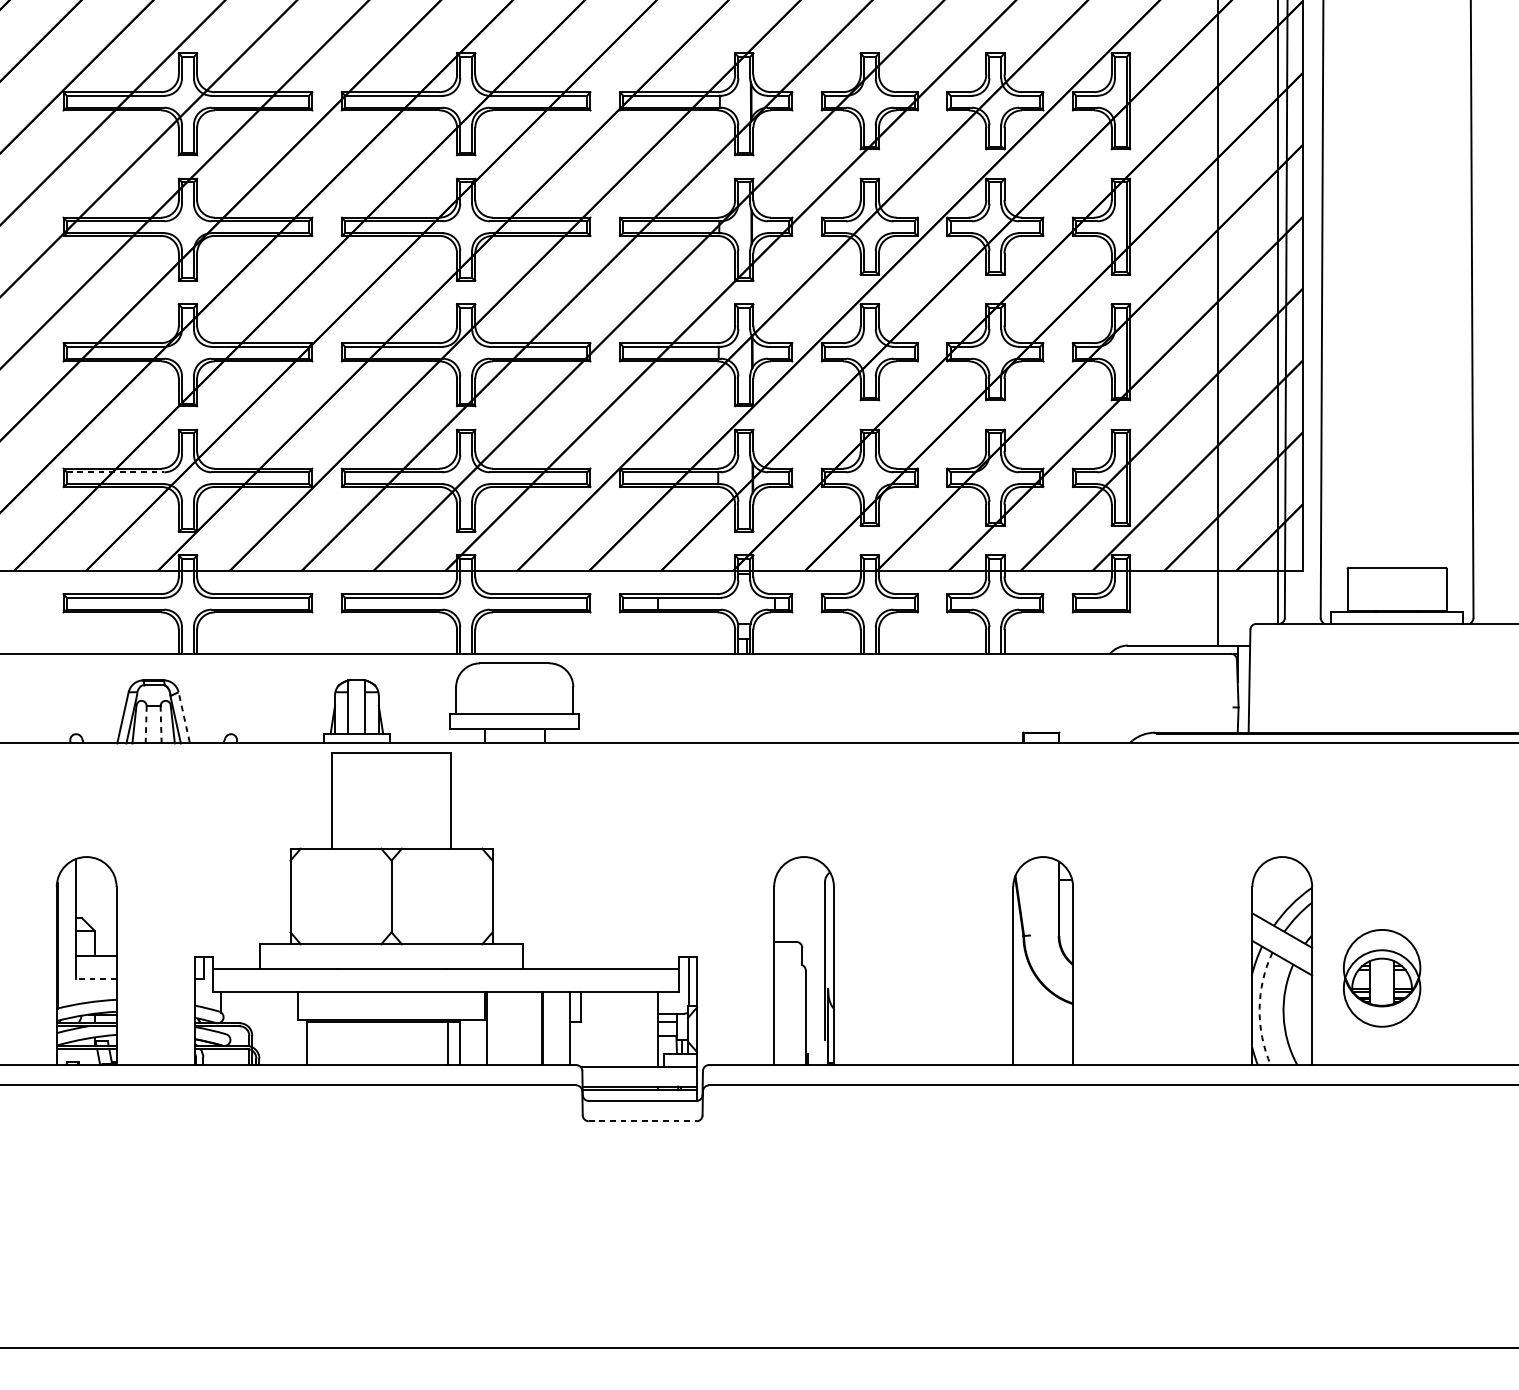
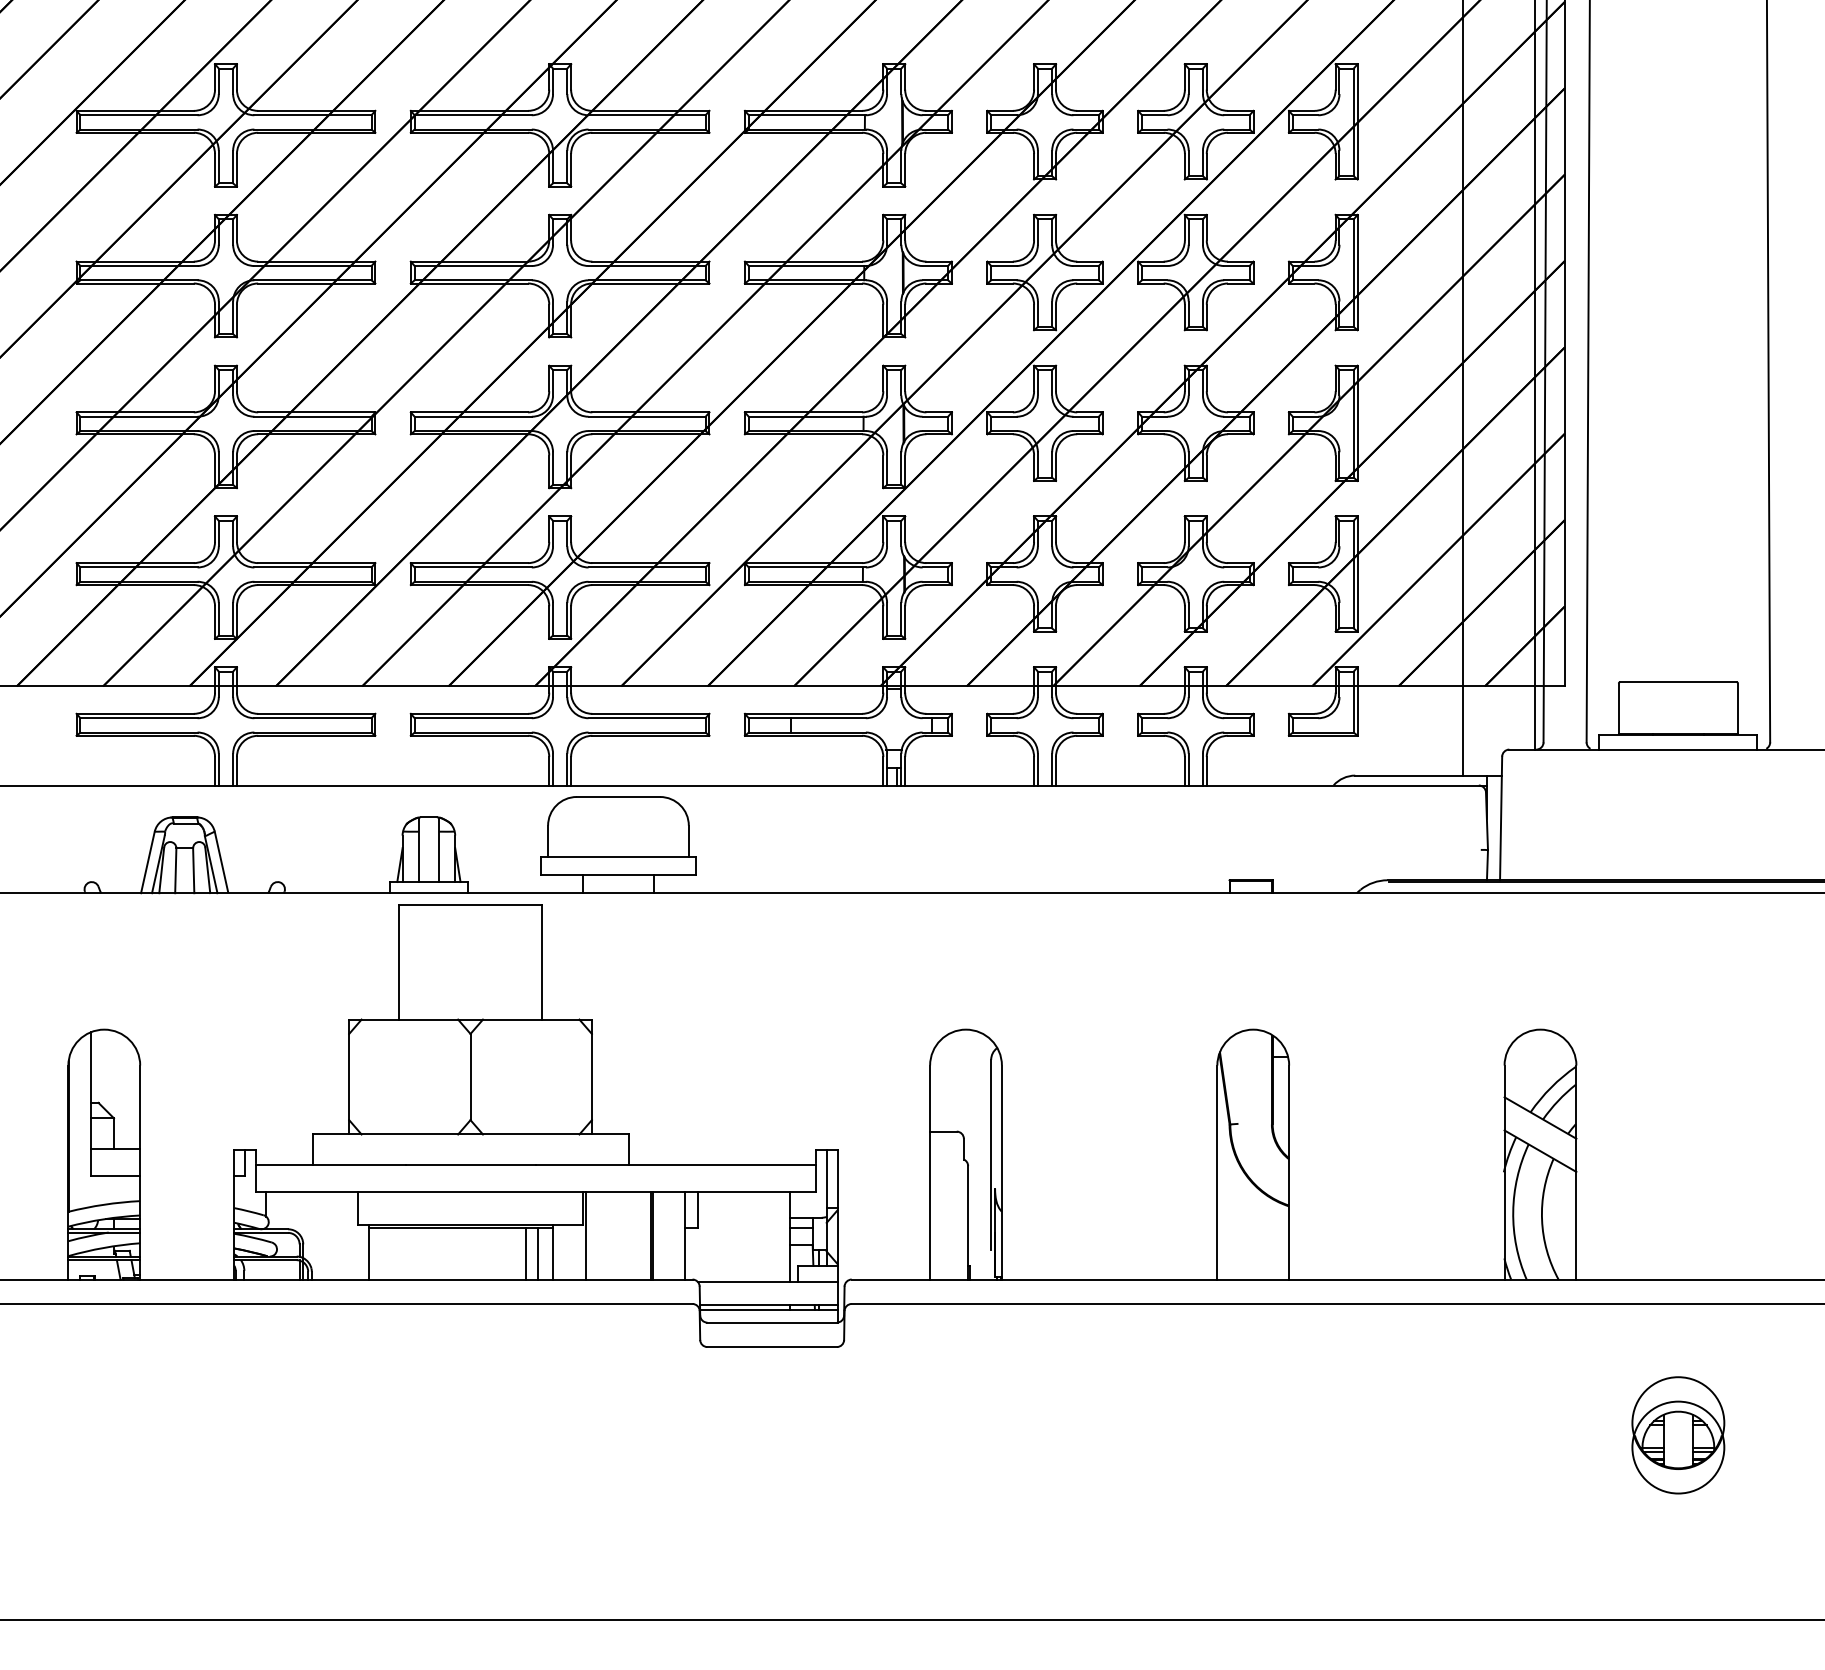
line: (115, 472) -> (139, 567), dashed -> solid
line: (184, 717) -> (221, 861), dashed -> solid
line: (145, 724) -> (175, 870), dashed -> solid
line: (160, 724) -> (193, 870), dashed -> solid
part: (1382, 978) -> (1678, 1435), moved
line: (95, 979) -> (115, 1176), dashed -> solid
arc: (1259, 1008) -> (1513, 1211), dashed -> solid
line: (438, 1043) -> (526, 1253), added
line: (642, 1121) -> (772, 1347), dashed -> solid

